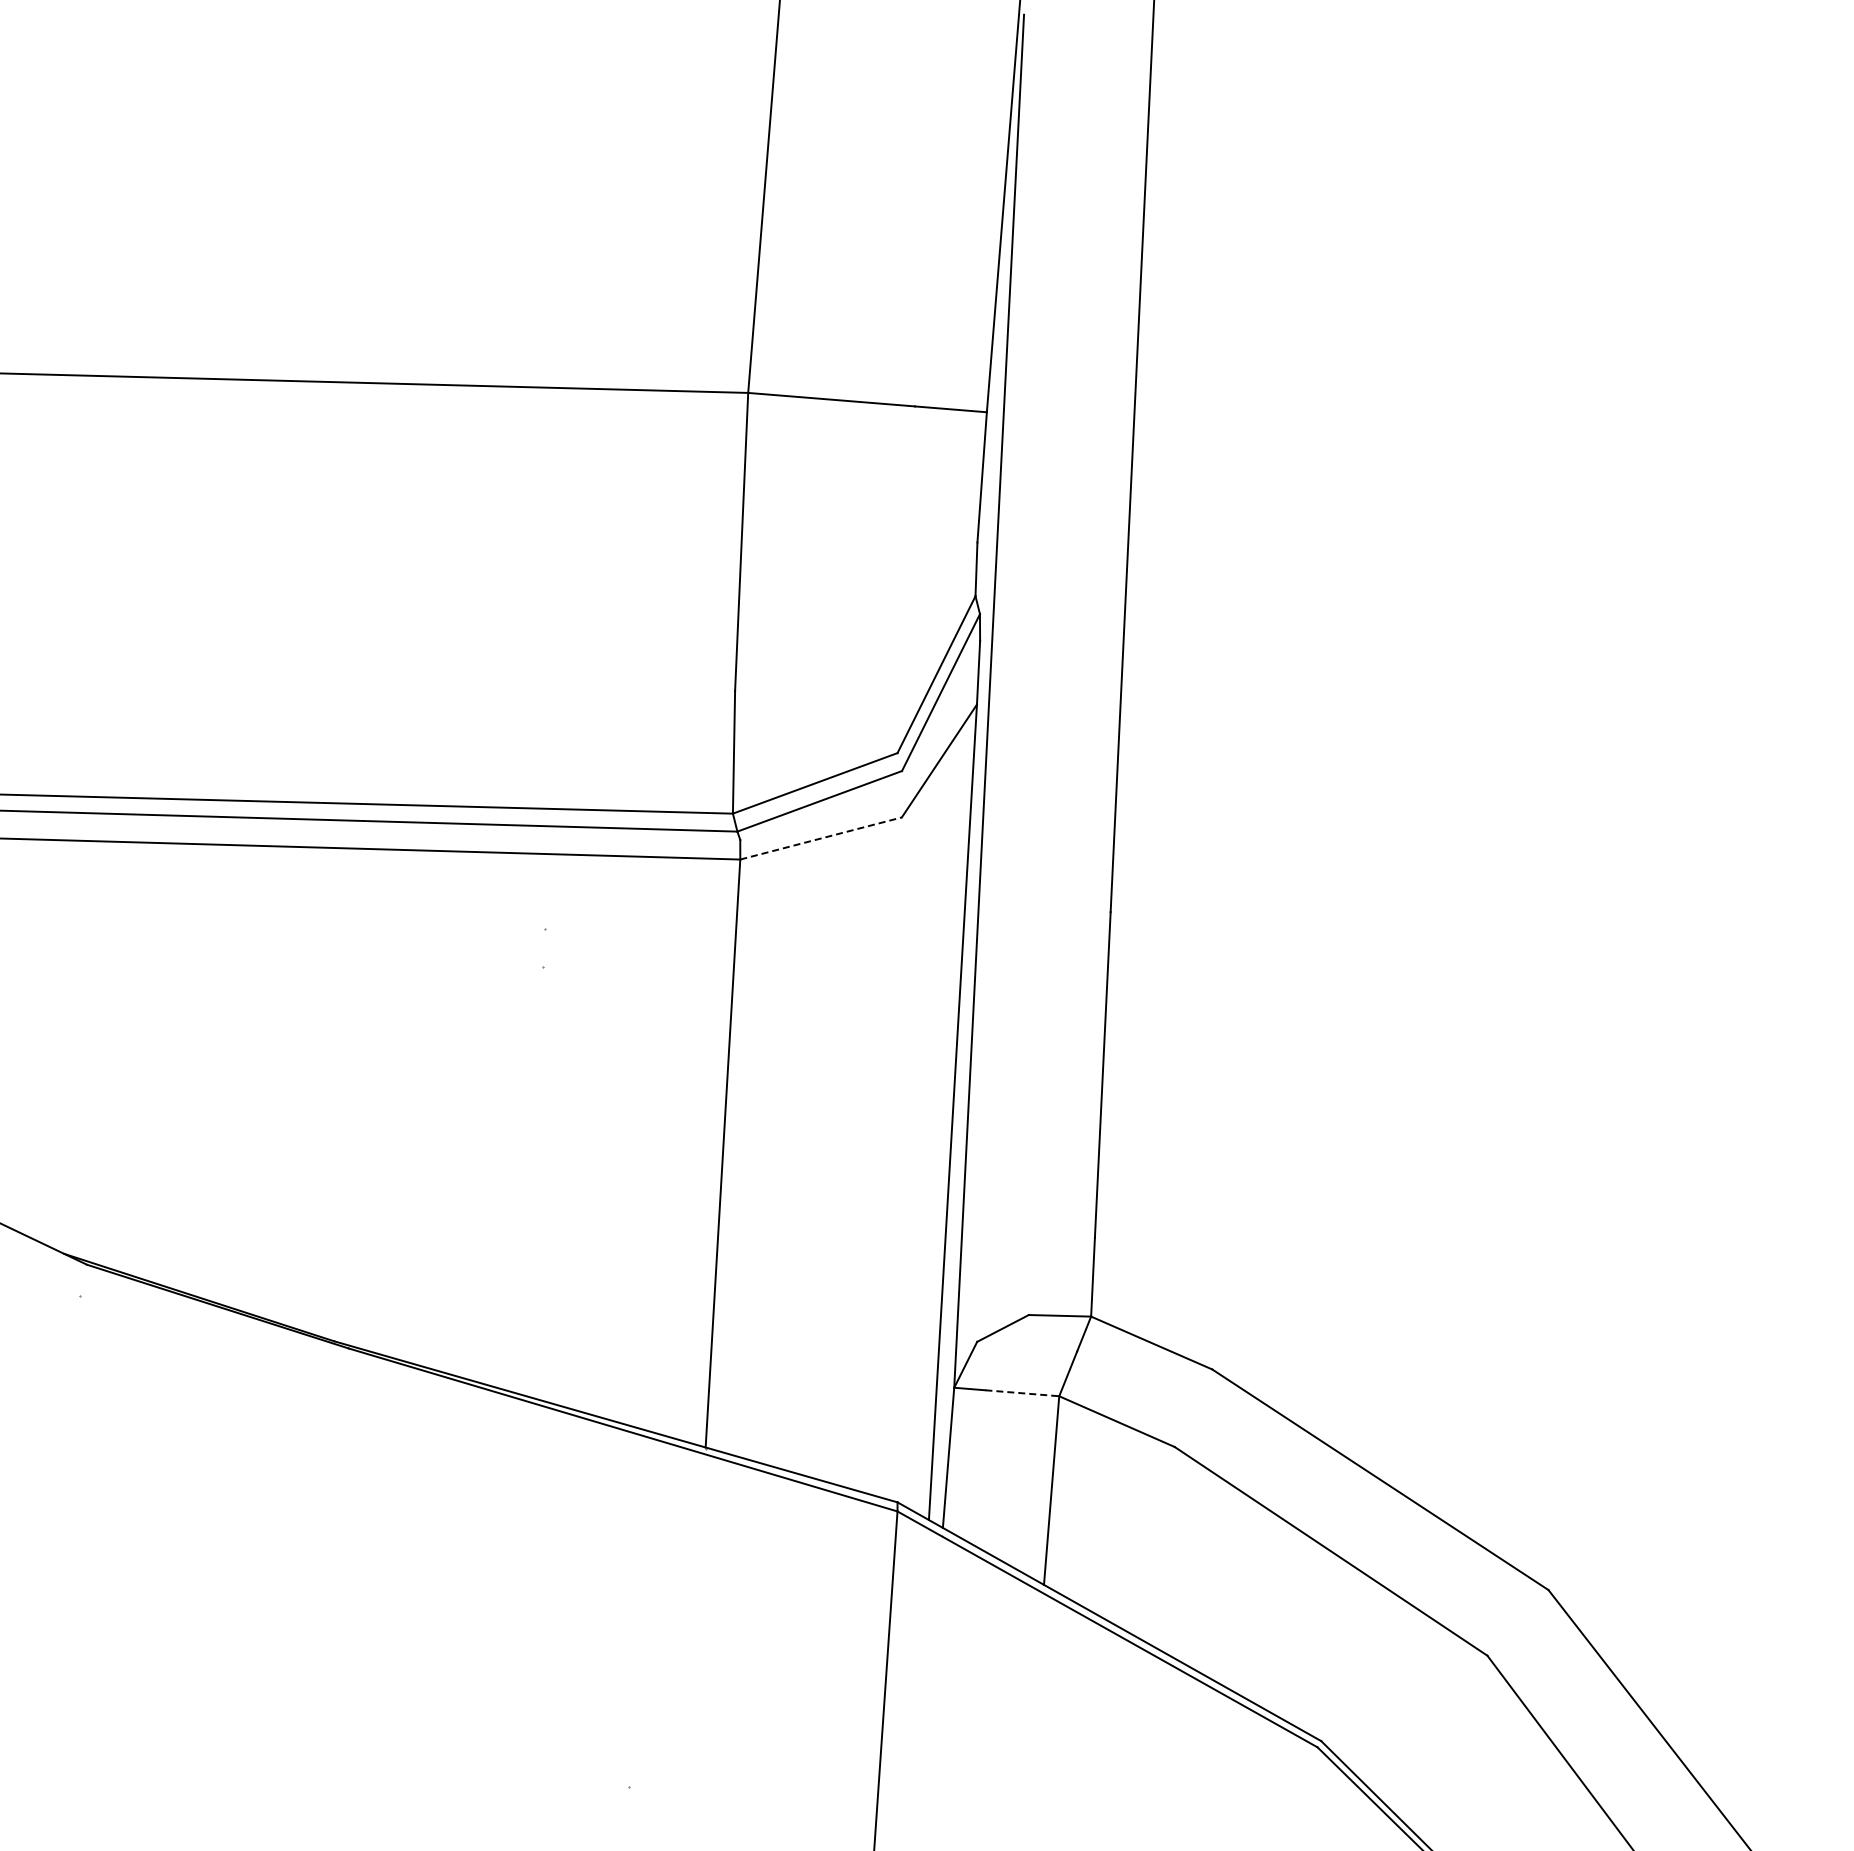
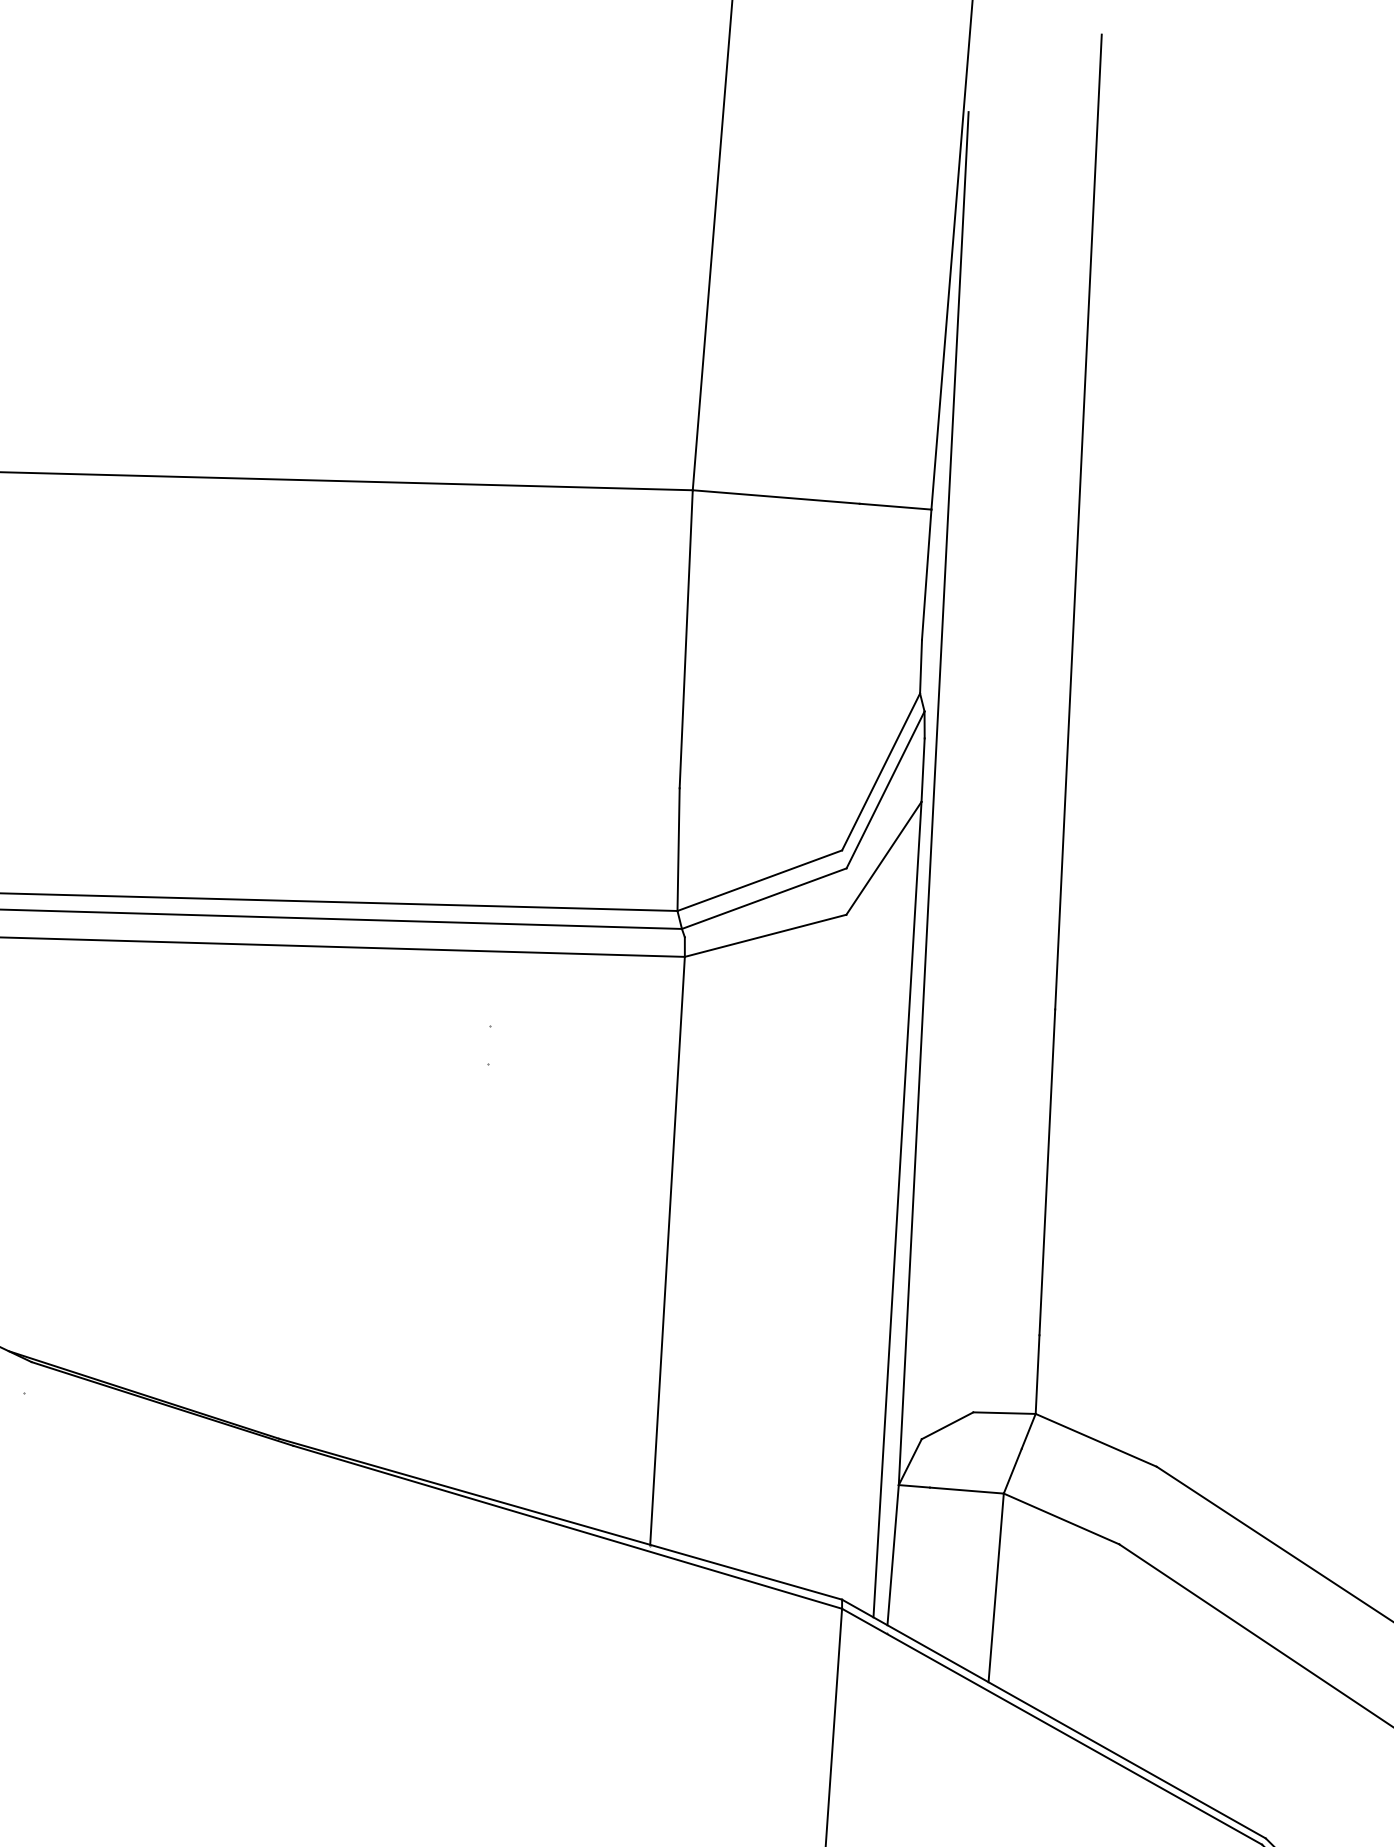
line: (821, 838) -> (766, 935), dashed -> solid
line: (1022, 1393) -> (967, 1490), dashed -> solid

